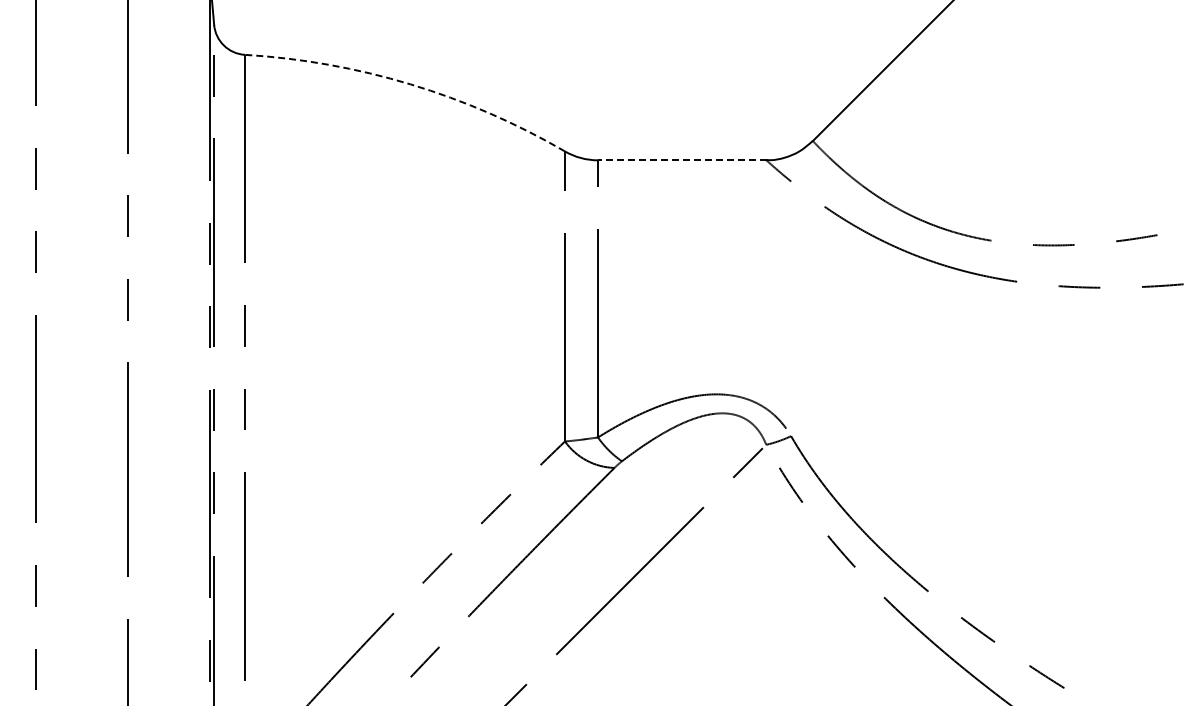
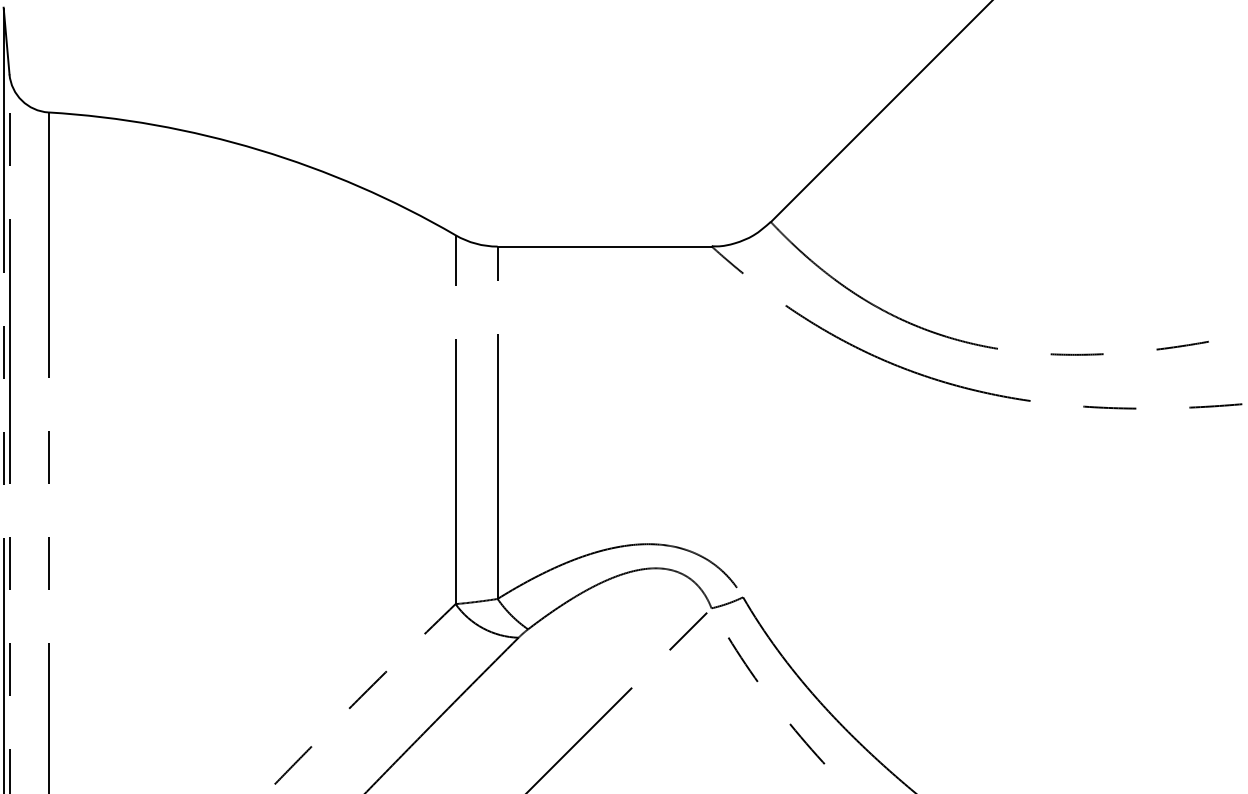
arc: (410, 84) -> (259, 150), dashed -> solid
line: (681, 160) -> (603, 246), dashed -> solid

